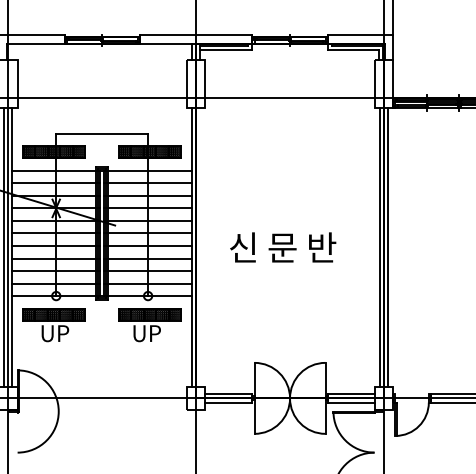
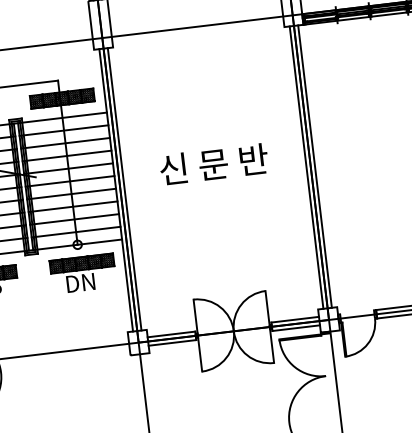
line: (200, 247) -> (124, 189), added
text: (283, 247) -> (214, 164), moved
text: (146, 333) -> (80, 282), UP -> DN

